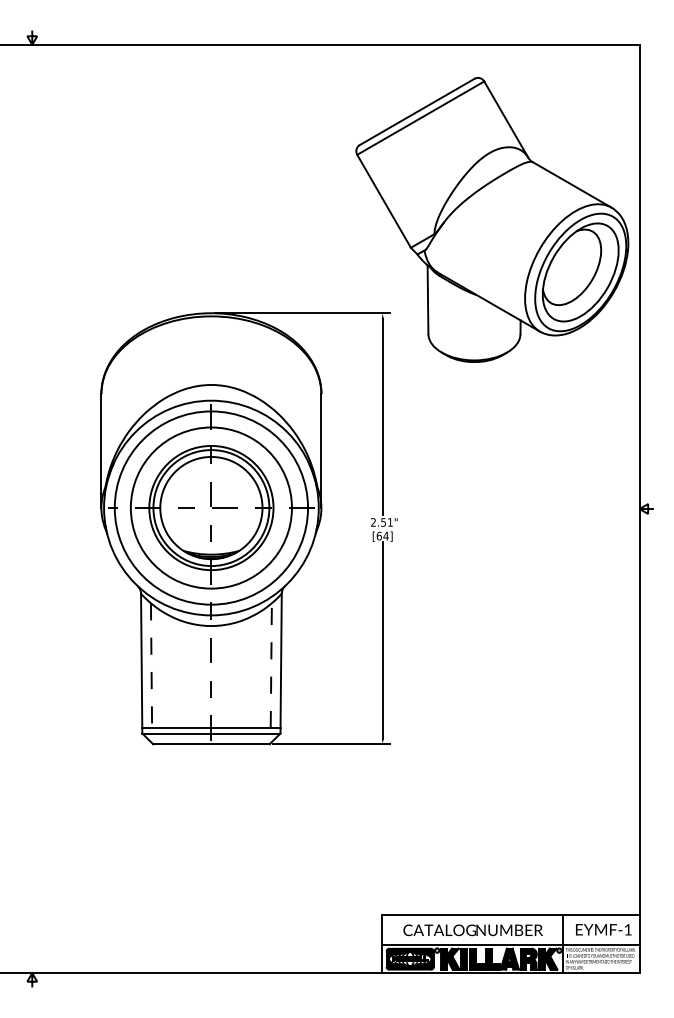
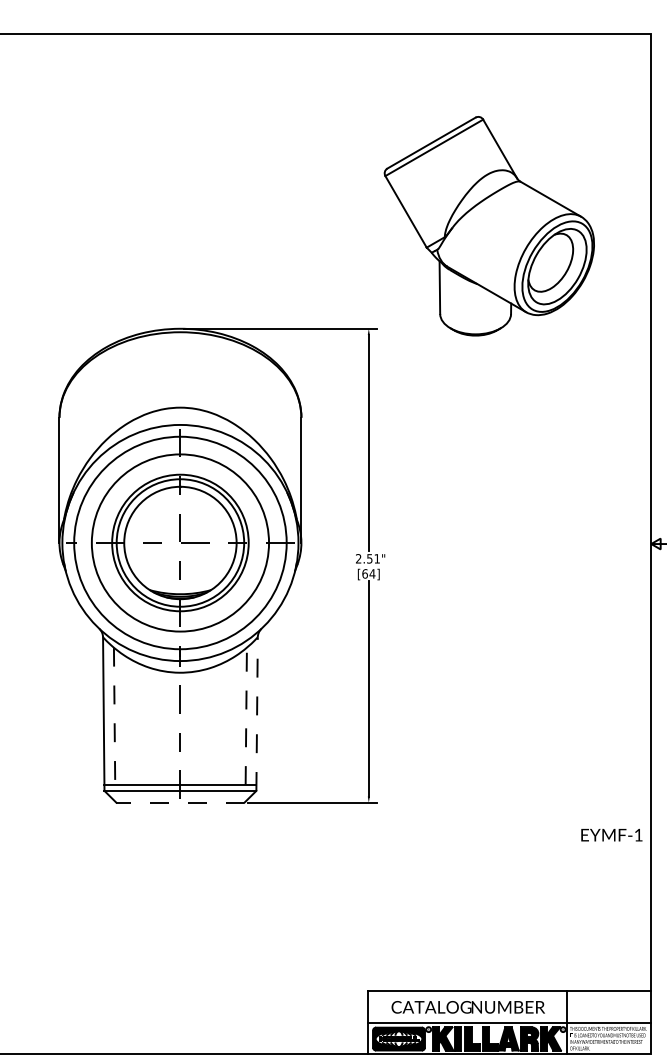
part: (492, 219) -> (489, 225), size x0.7
line: (281, 663) -> (257, 713), solid -> dashed
line: (210, 744) -> (179, 802), solid -> dashed
text: (603, 929) -> (611, 834), moved

